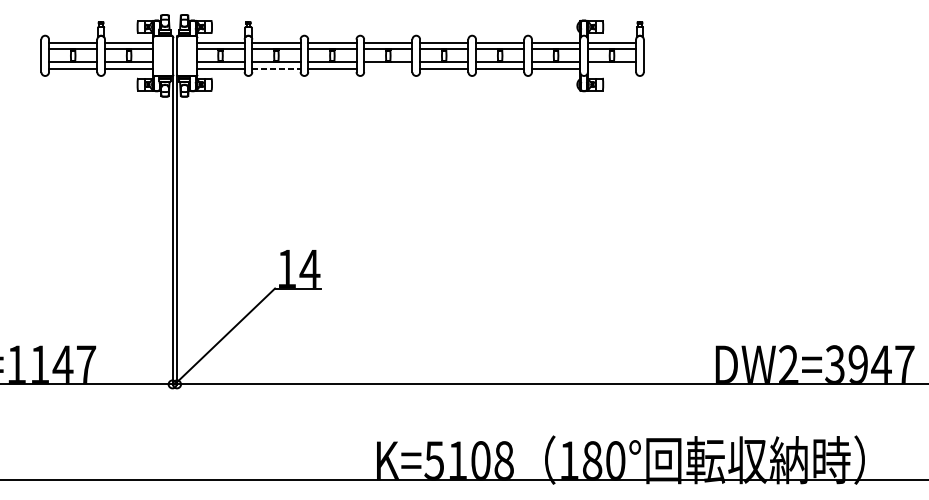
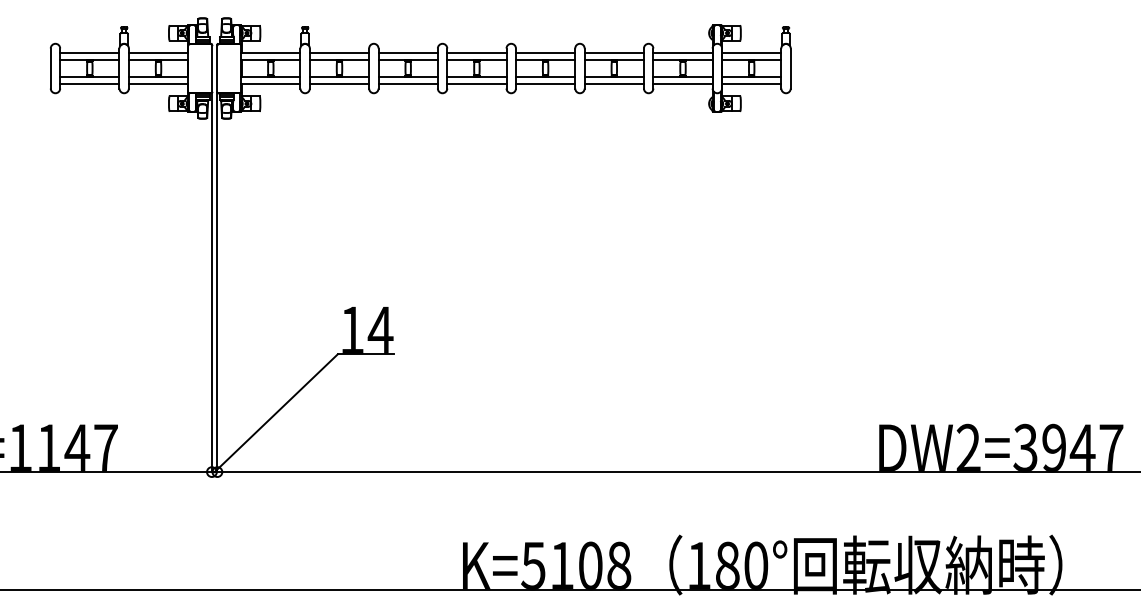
line: (276, 68) -> (339, 84), dashed -> solid
line: (387, 68) -> (476, 84), added
line: (611, 68) -> (751, 84), added

